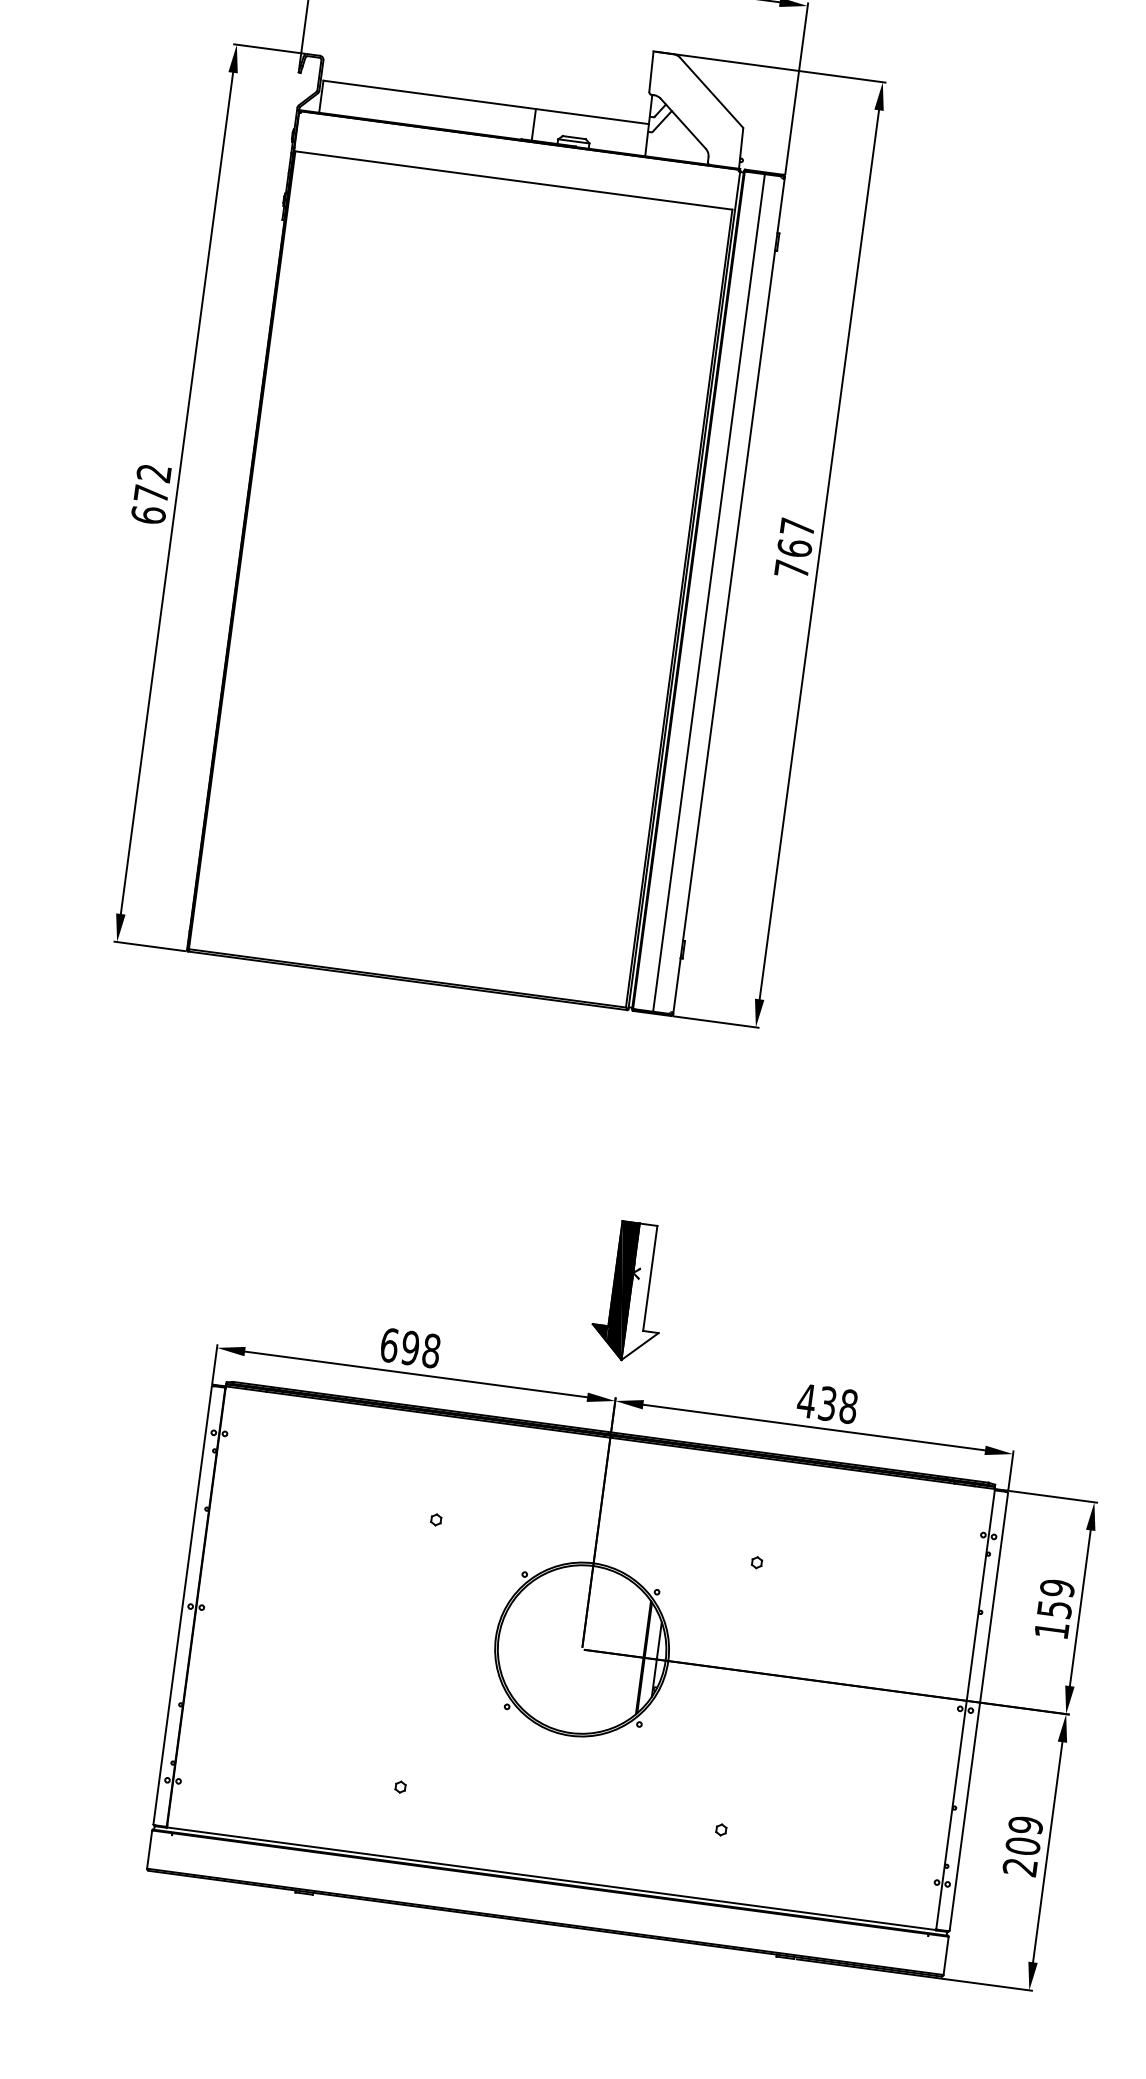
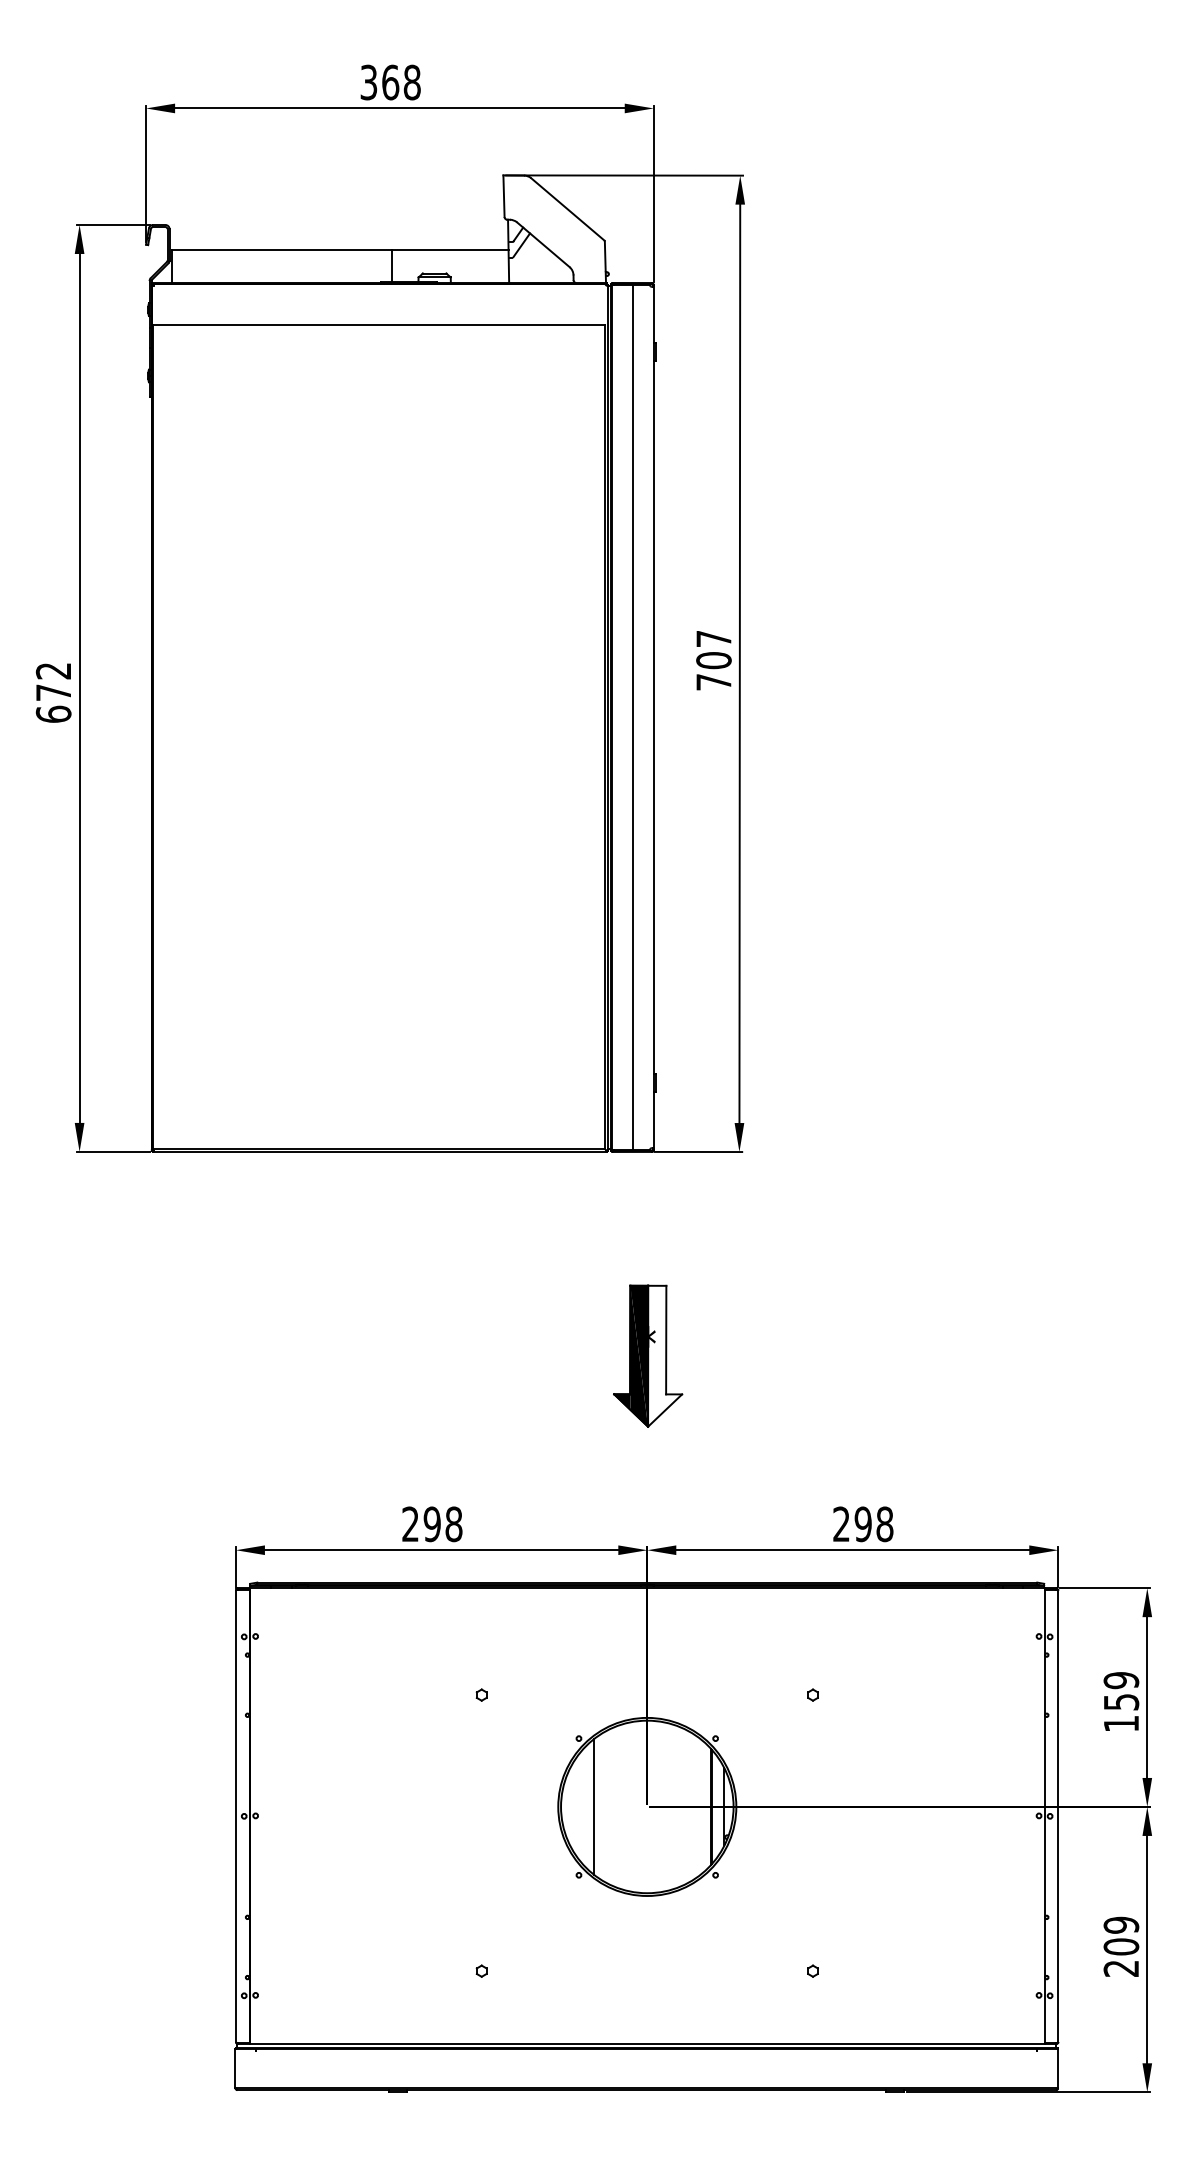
text: (794, 548) -> (713, 660), 767 -> 707
part: (631, 1291) -> (648, 1355), moved
text: (389, 1345) -> (410, 1524), 698 -> 298
text: (816, 1402) -> (851, 1524), 438 -> 298
line: (530, 1642) -> (593, 1806), added

